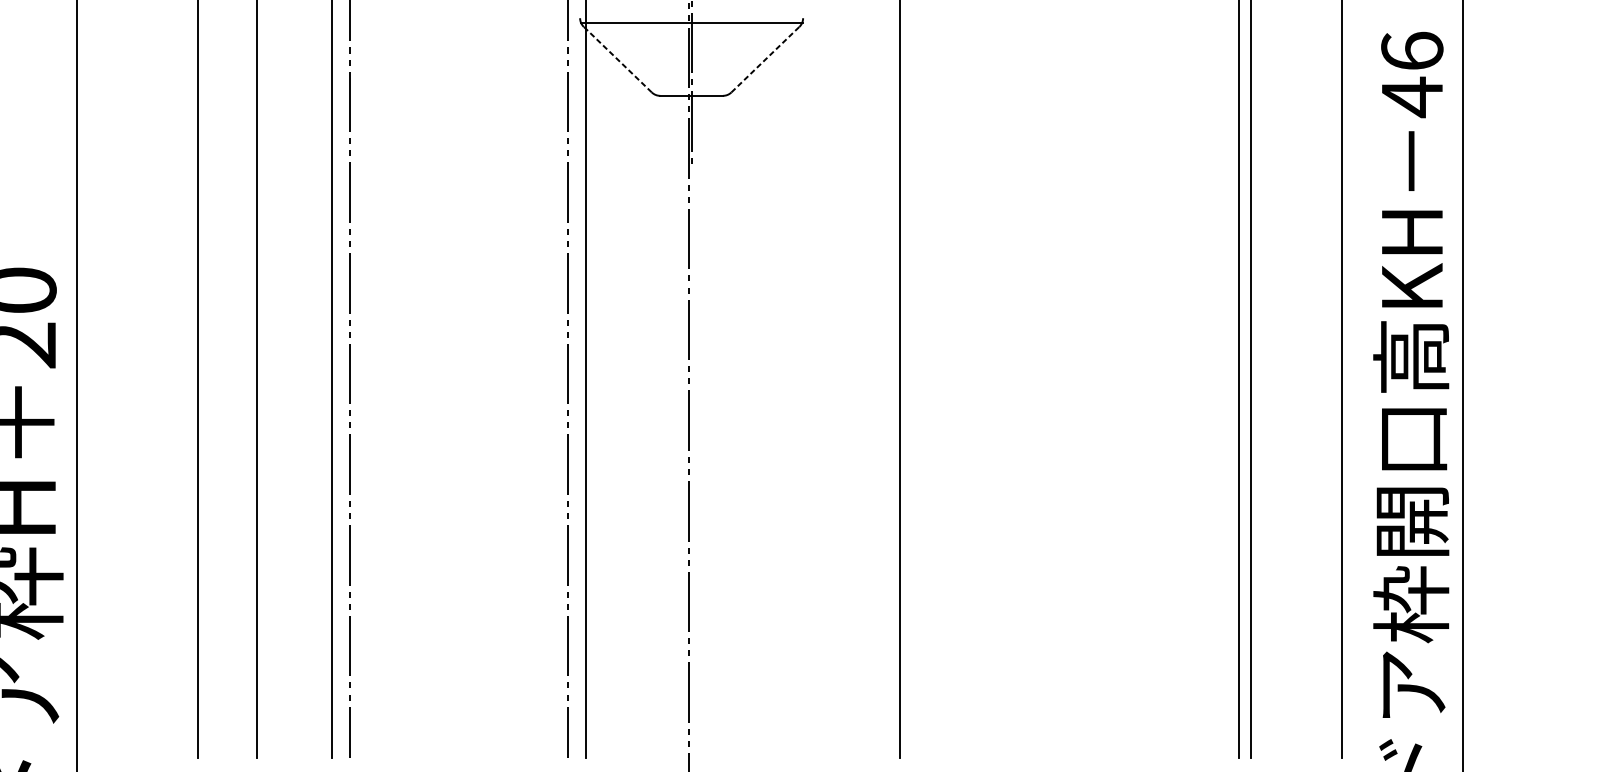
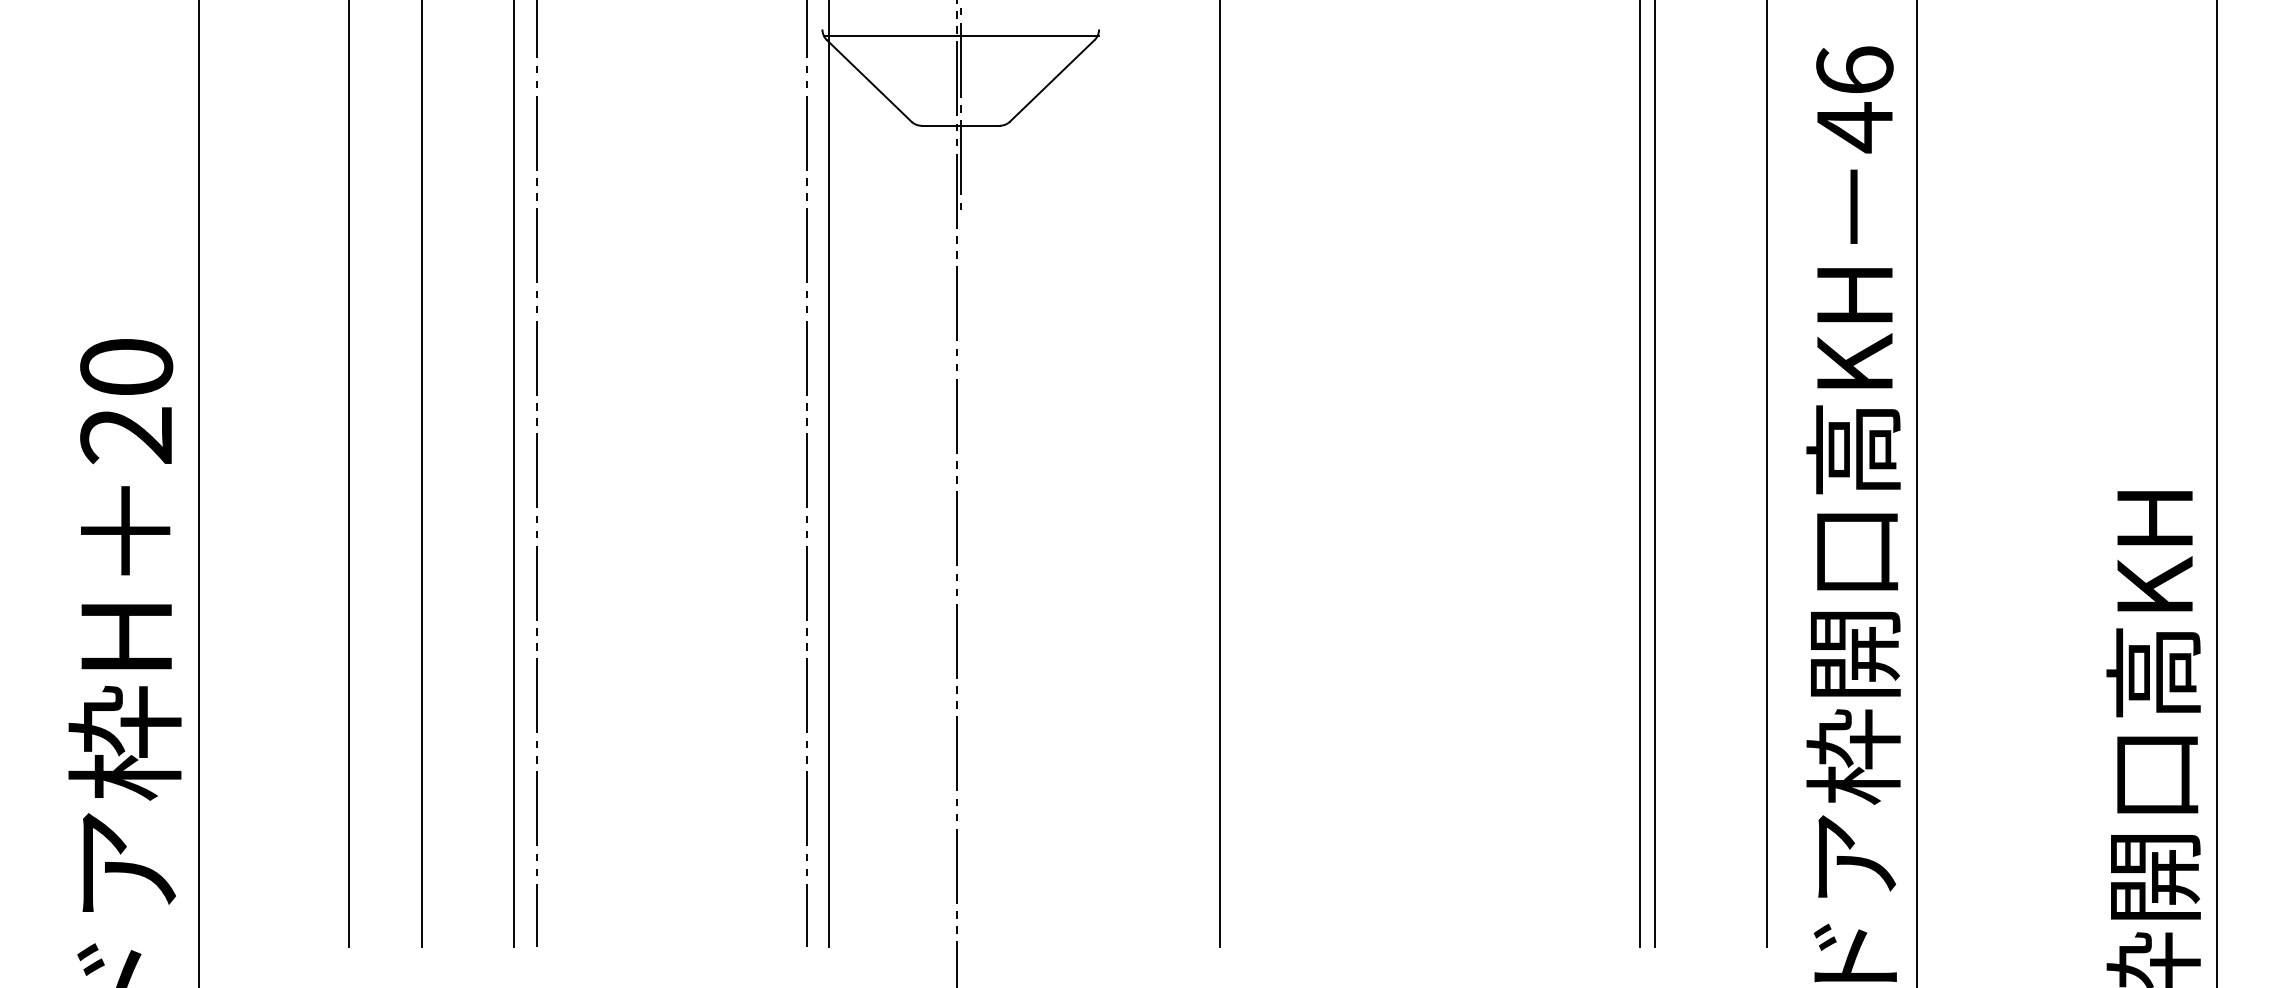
line: (618, 59) -> (869, 80), dashed -> solid
line: (765, 59) -> (1052, 80), dashed -> solid

